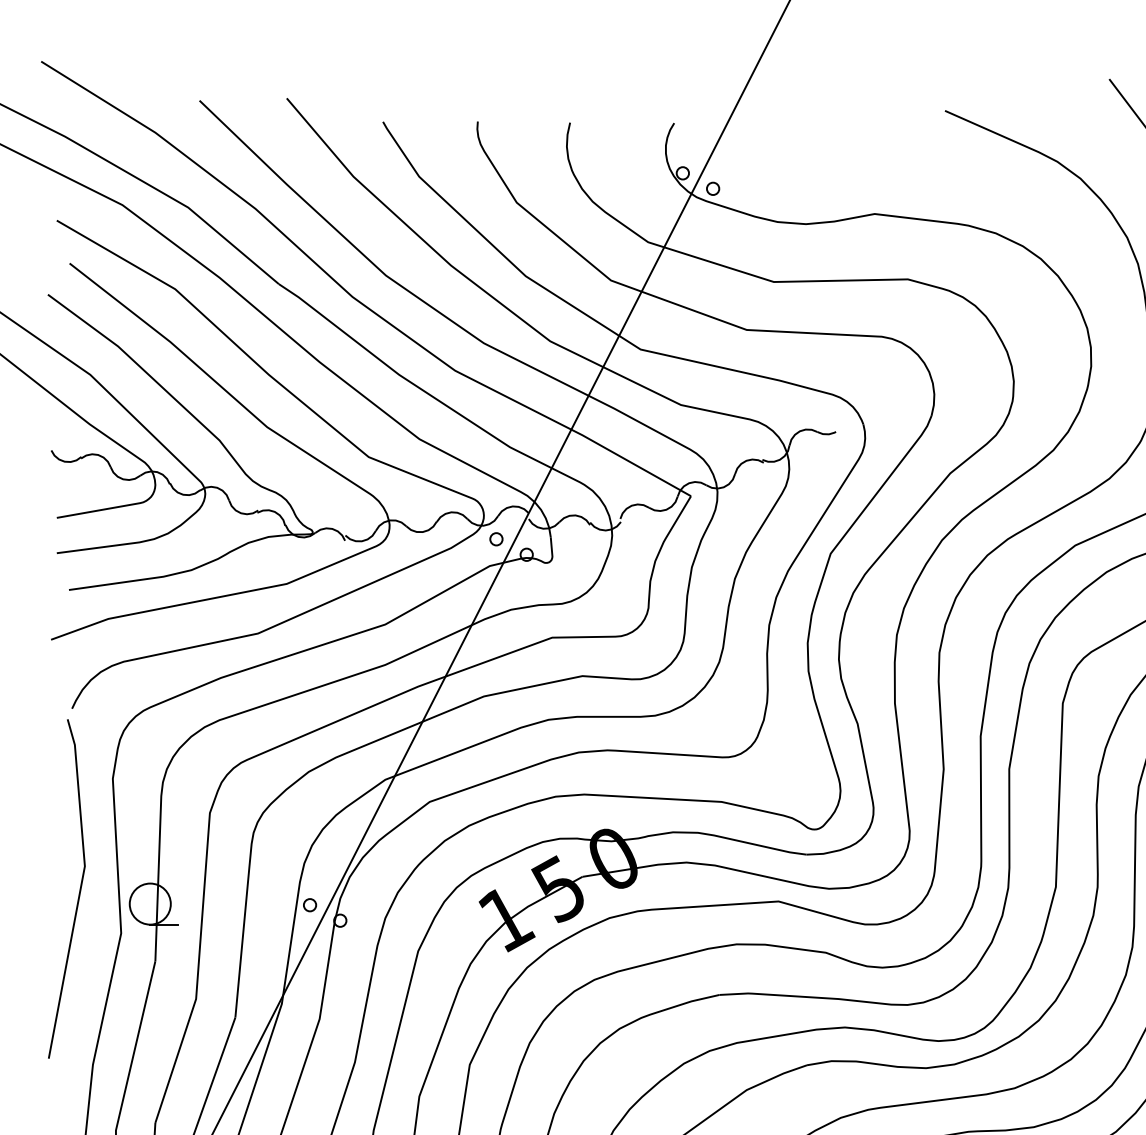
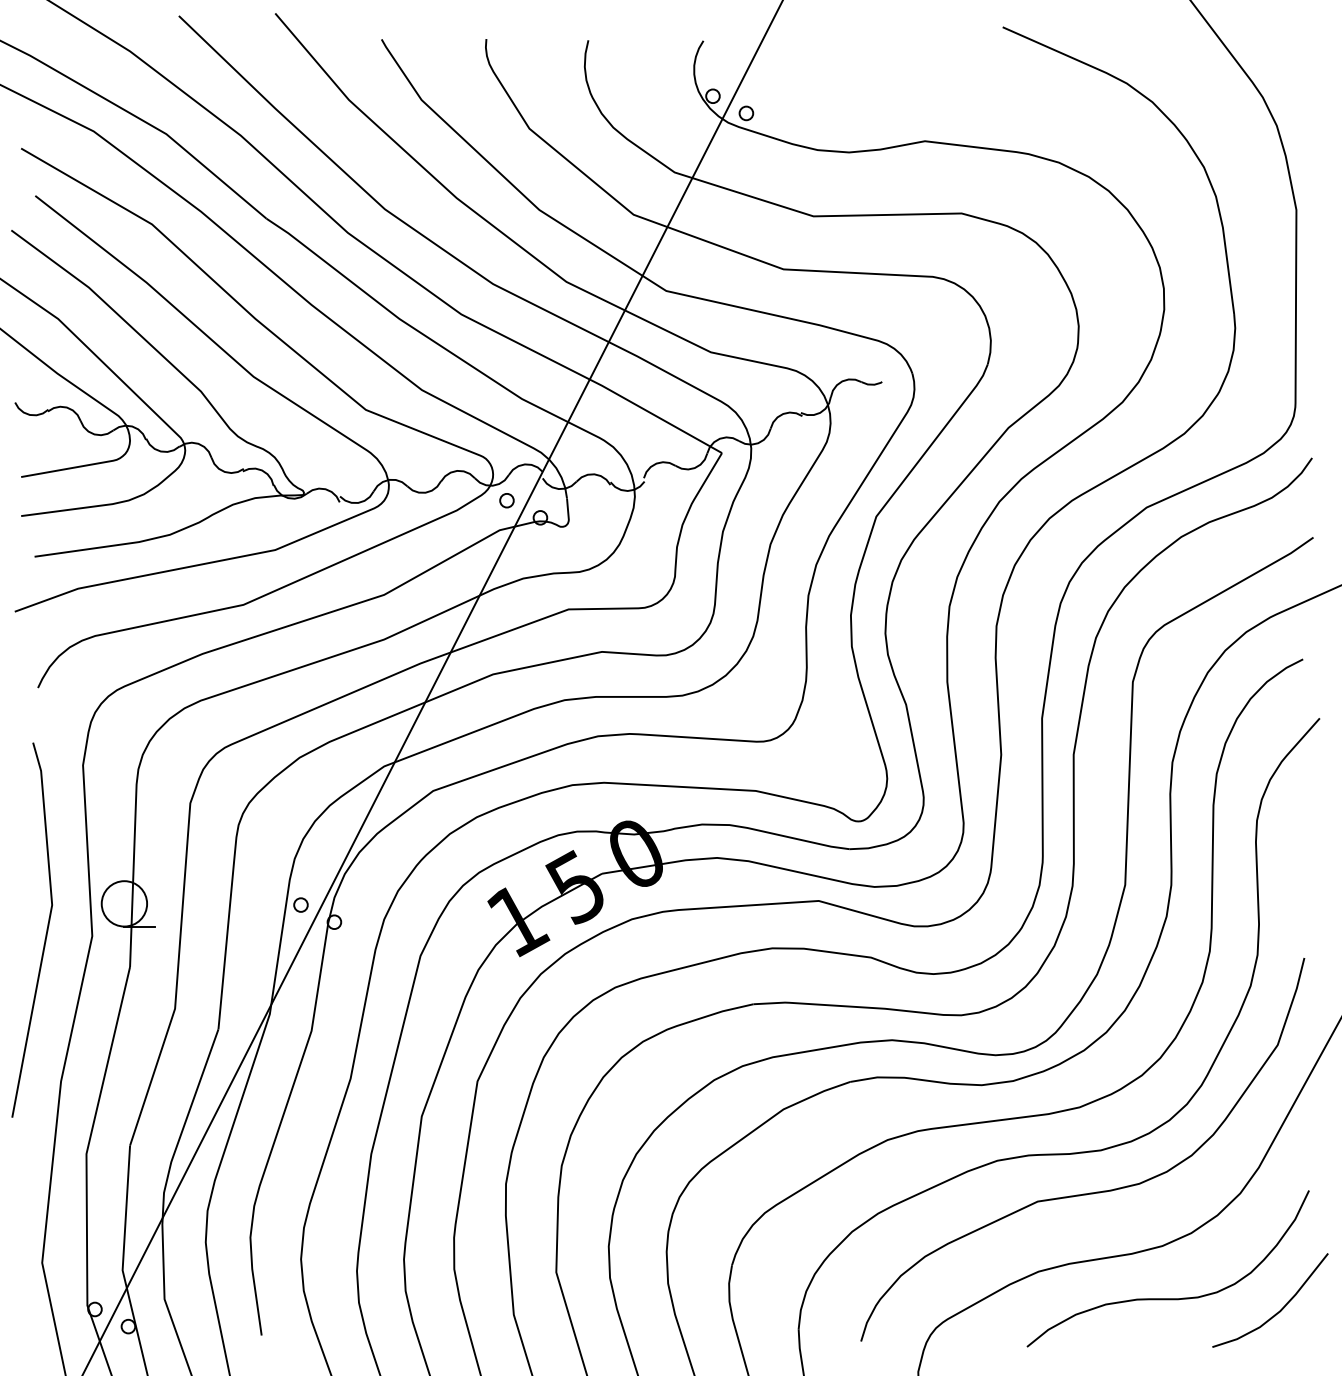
line: (78, 892) -> (45, 934), moved

